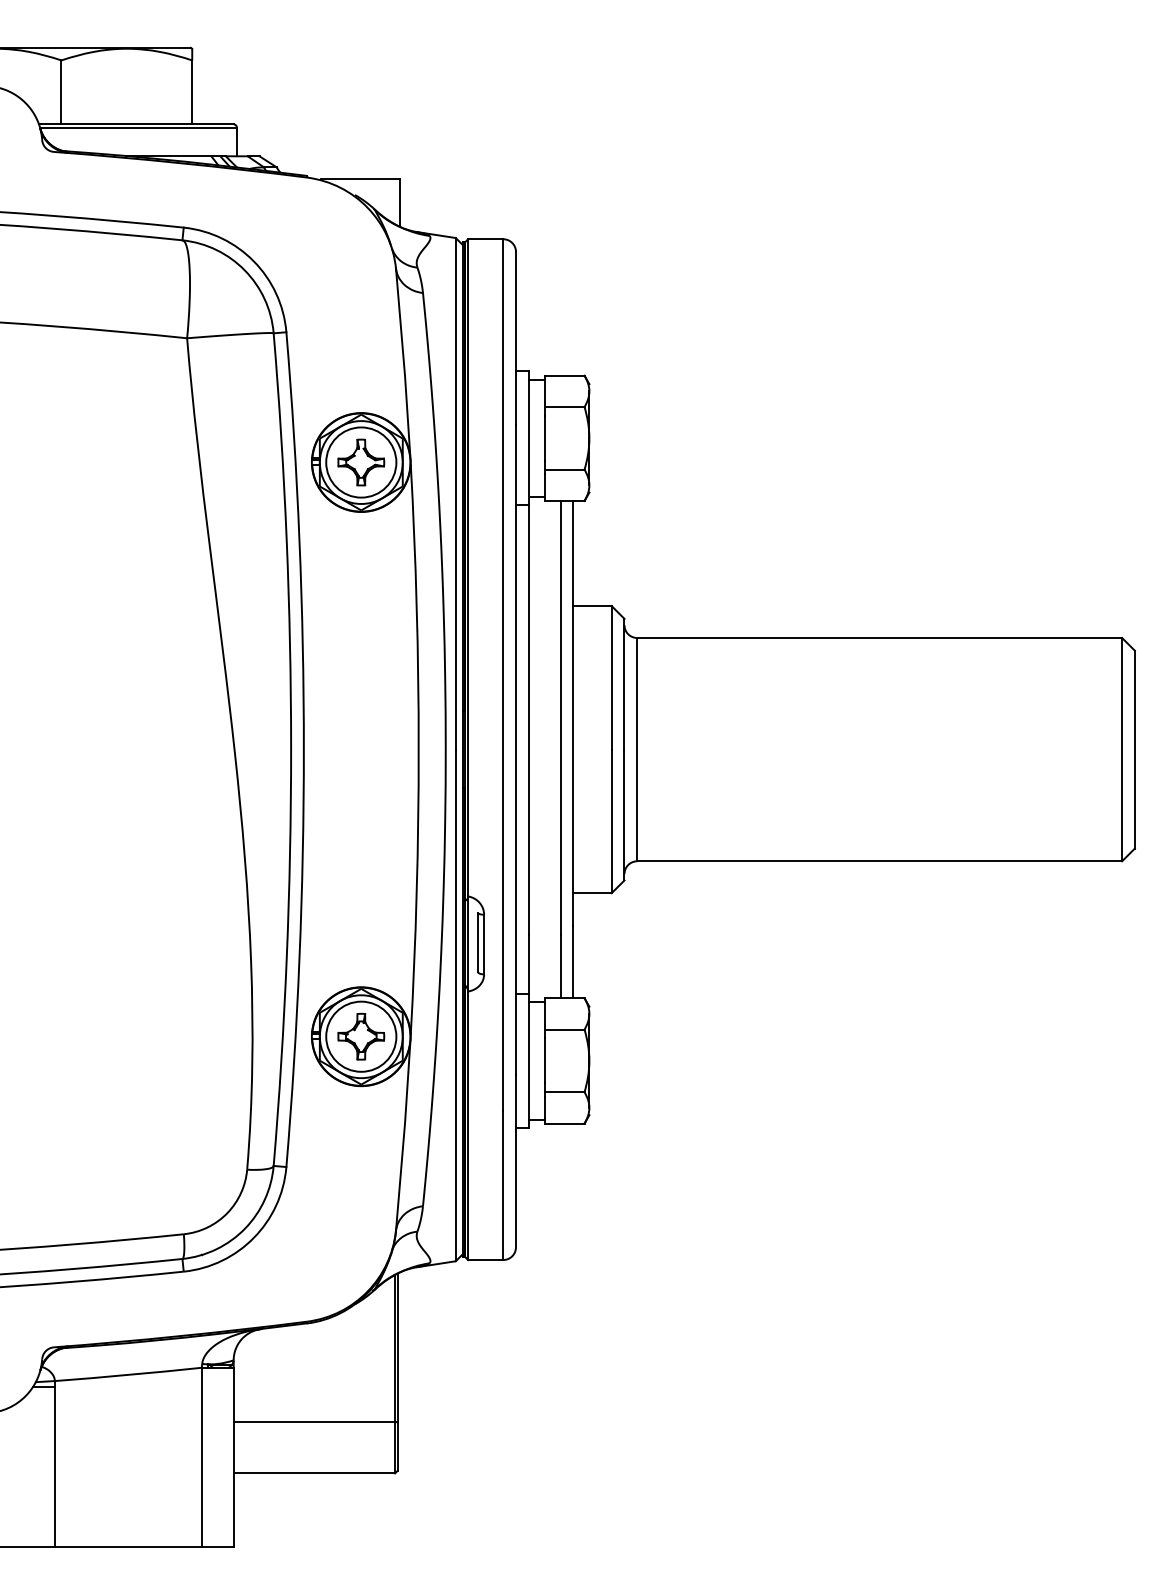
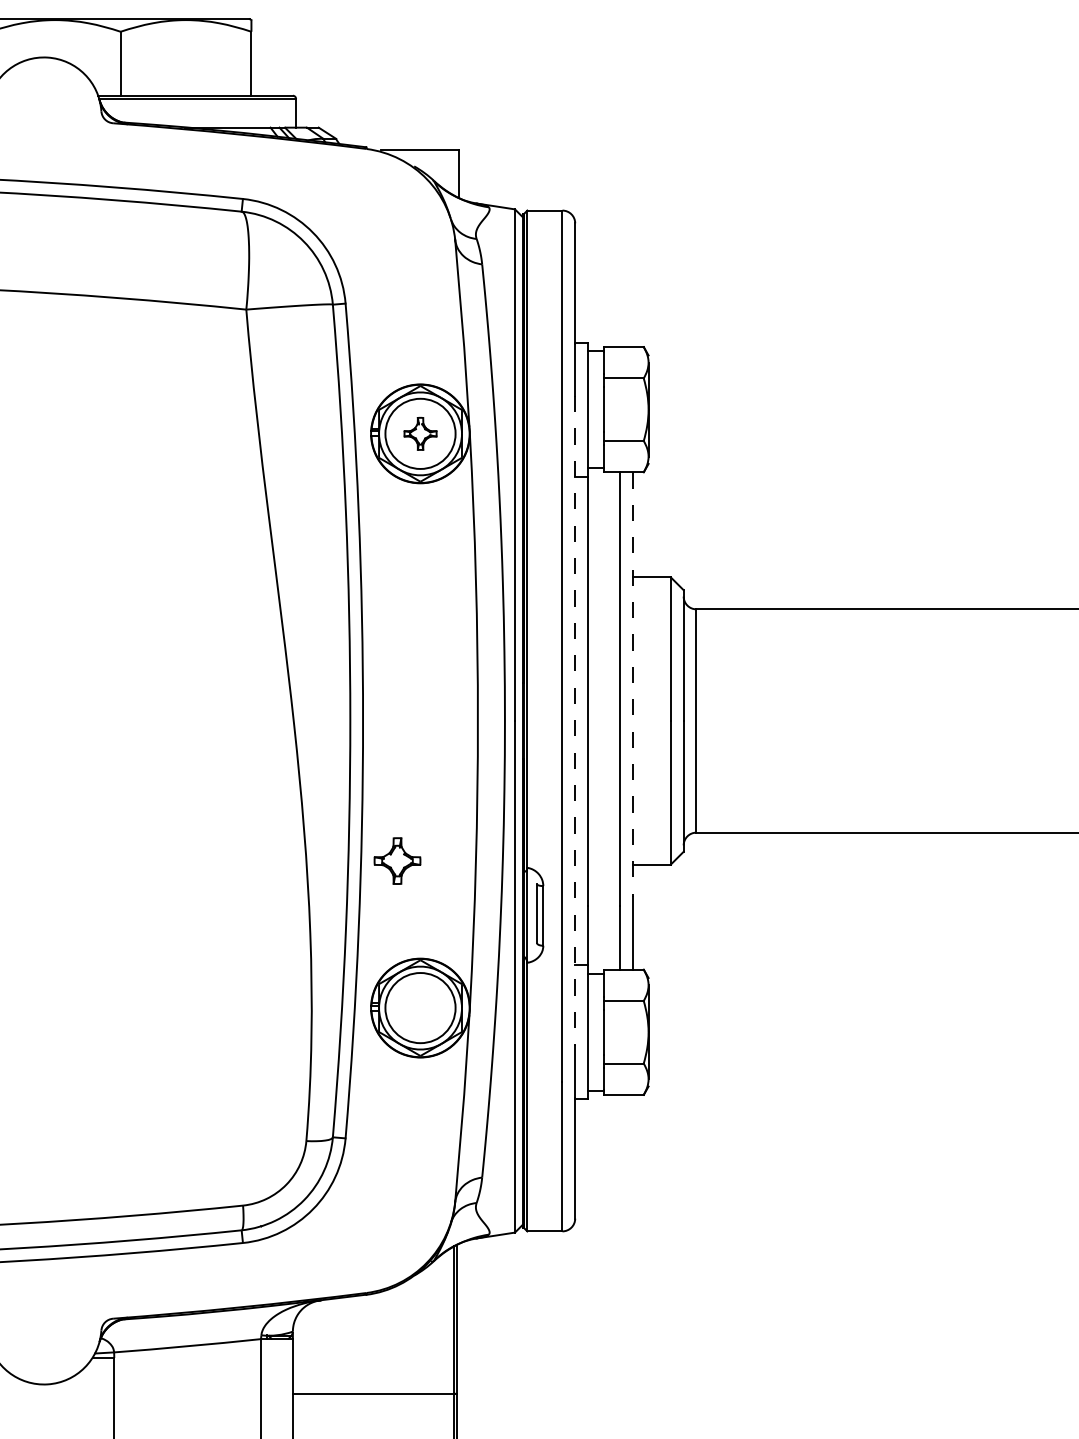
part: (361, 462) -> (420, 433), size x0.7
line: (573, 713) -> (632, 684), solid -> dashed
line: (516, 750) -> (575, 721), solid -> dashed
part: (361, 1036) -> (397, 860), moved

